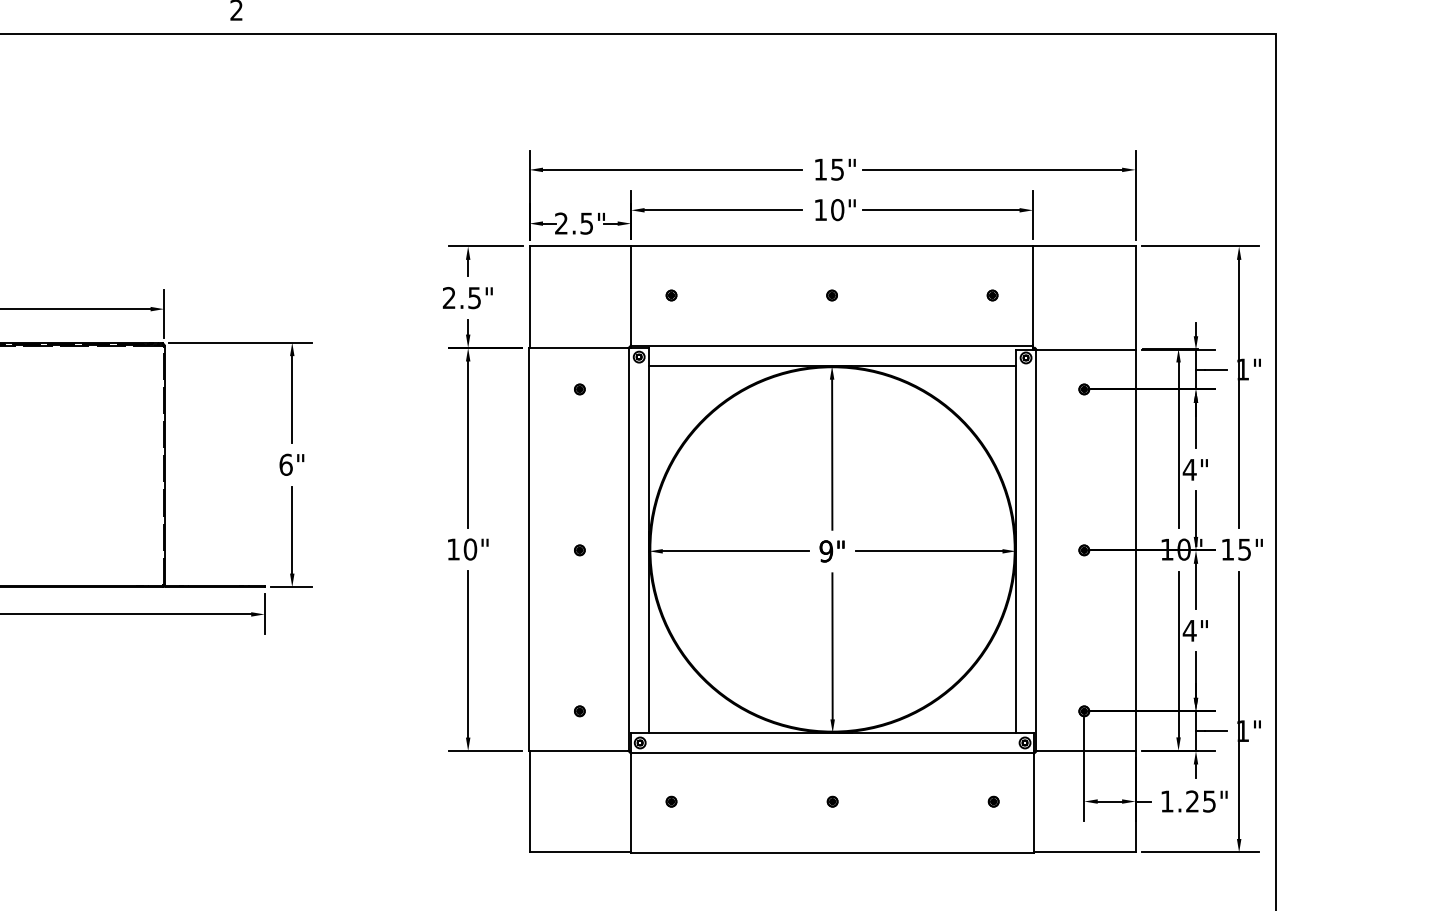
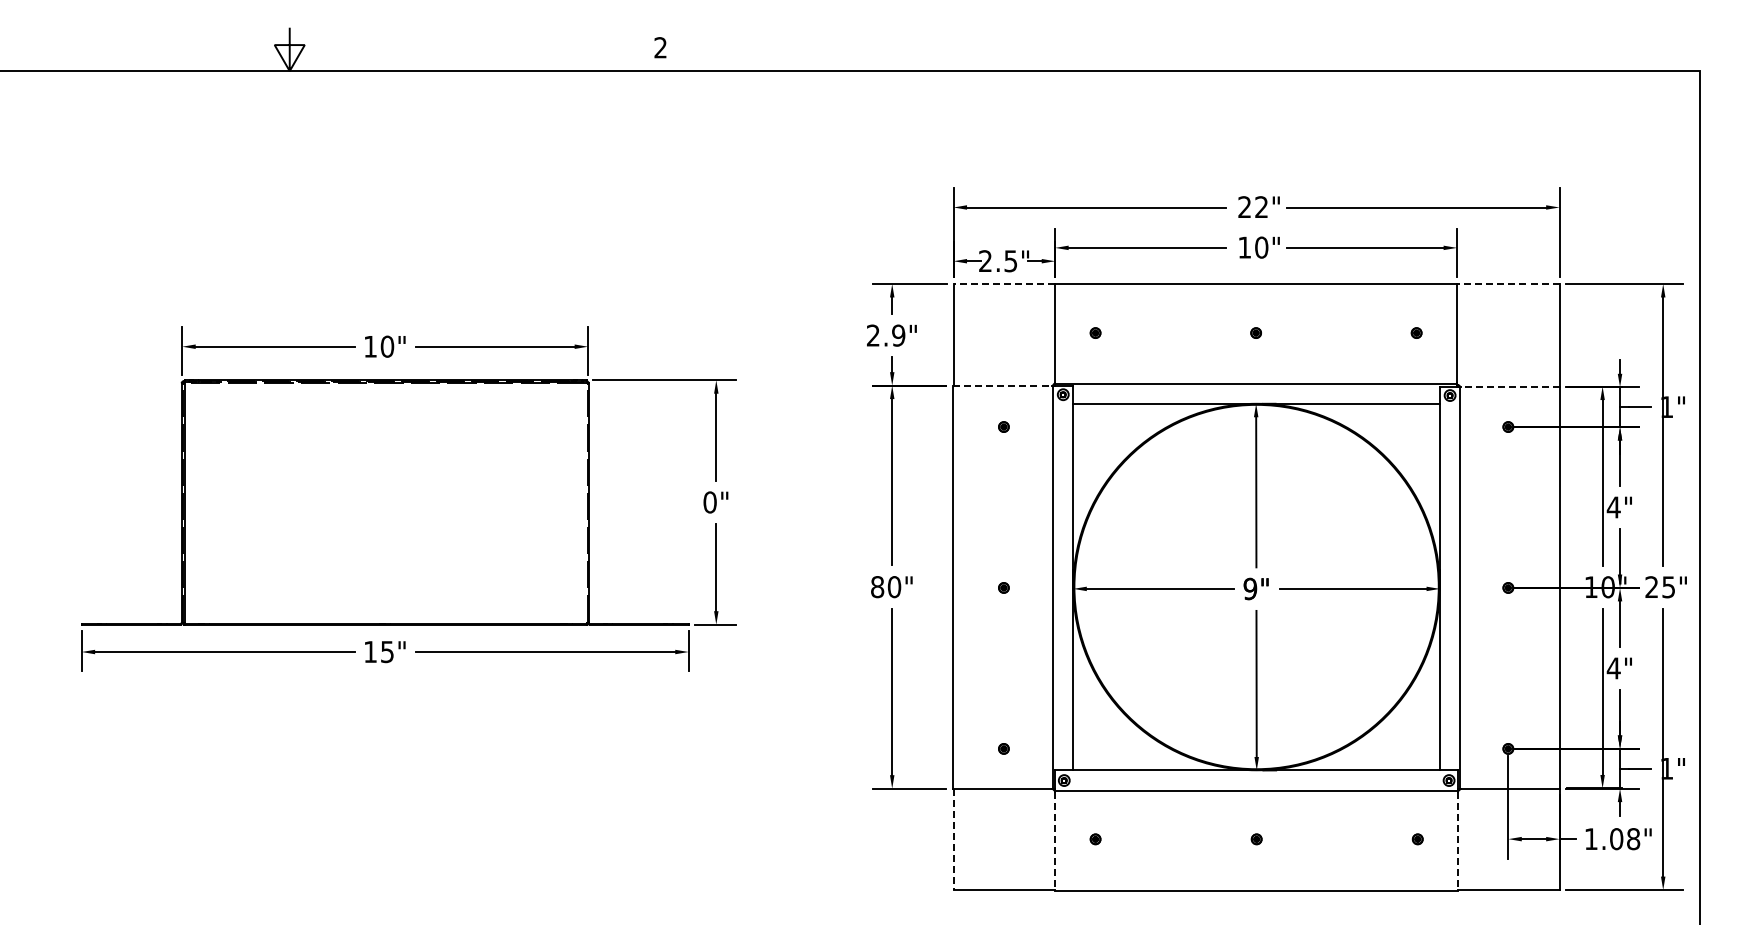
text: (828, 169) -> (1252, 207), 15" -> 22"
line: (580, 246) -> (1004, 284), solid -> dashed
line: (1083, 246) -> (1507, 284), solid -> dashed
text: (474, 297) -> (898, 335), 2.5" -> 2.9"
line: (579, 347) -> (1003, 385), solid -> dashed
line: (1086, 349) -> (1510, 387), solid -> dashed
text: (285, 464) -> (709, 502), 6" -> 0"
text: (1227, 548) -> (1651, 586), 15" -> 25"
text: (453, 549) -> (877, 587), 10" -> 80"
line: (529, 801) -> (953, 839), solid -> dashed
text: (1201, 801) -> (1625, 839), 1.25" -> 1.08"
line: (631, 803) -> (1055, 841), solid -> dashed
line: (1034, 803) -> (1458, 841), solid -> dashed

